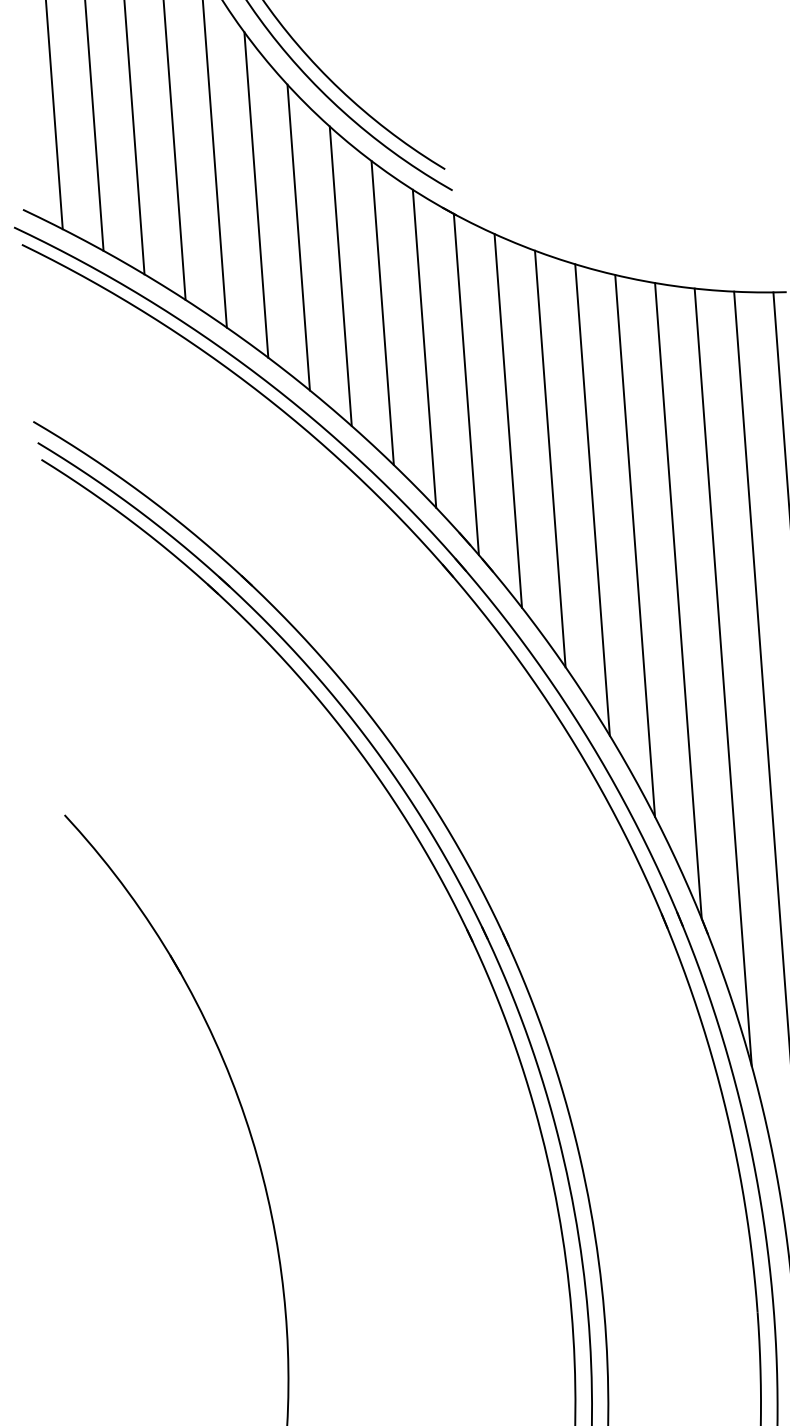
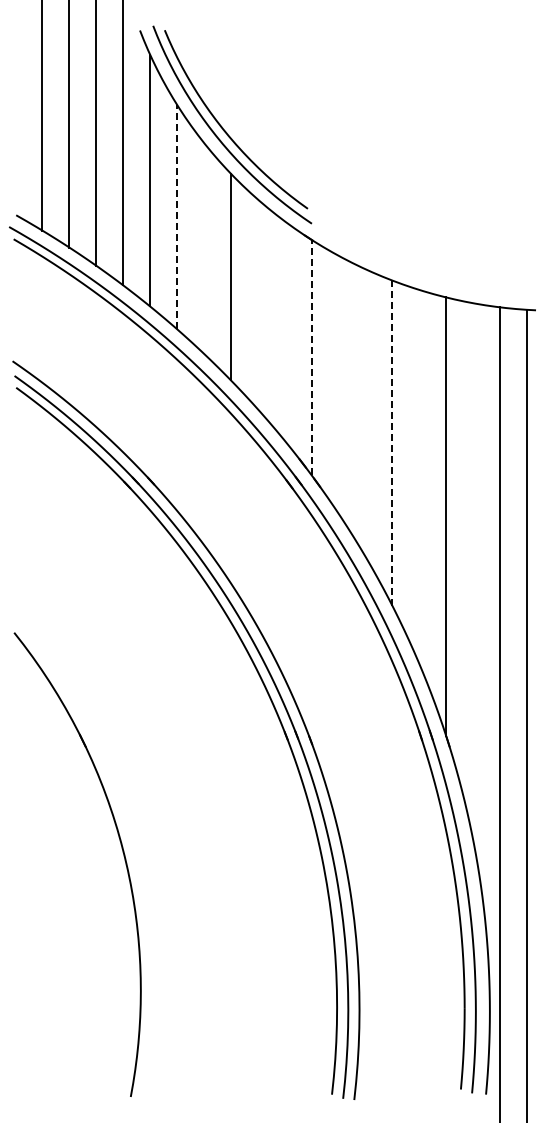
line: (256, 194) -> (177, 216), solid -> dashed
line: (297, 236) -> (203, 247), removed
line: (382, 313) -> (257, 304), removed
line: (424, 348) -> (284, 330), removed
line: (466, 384) -> (311, 357), solid -> dashed
line: (508, 420) -> (338, 384), removed
line: (550, 458) -> (365, 412), removed
line: (592, 500) -> (392, 443), solid -> dashed
line: (635, 545) -> (419, 476), removed
line: (723, 677) -> (473, 571), removed

